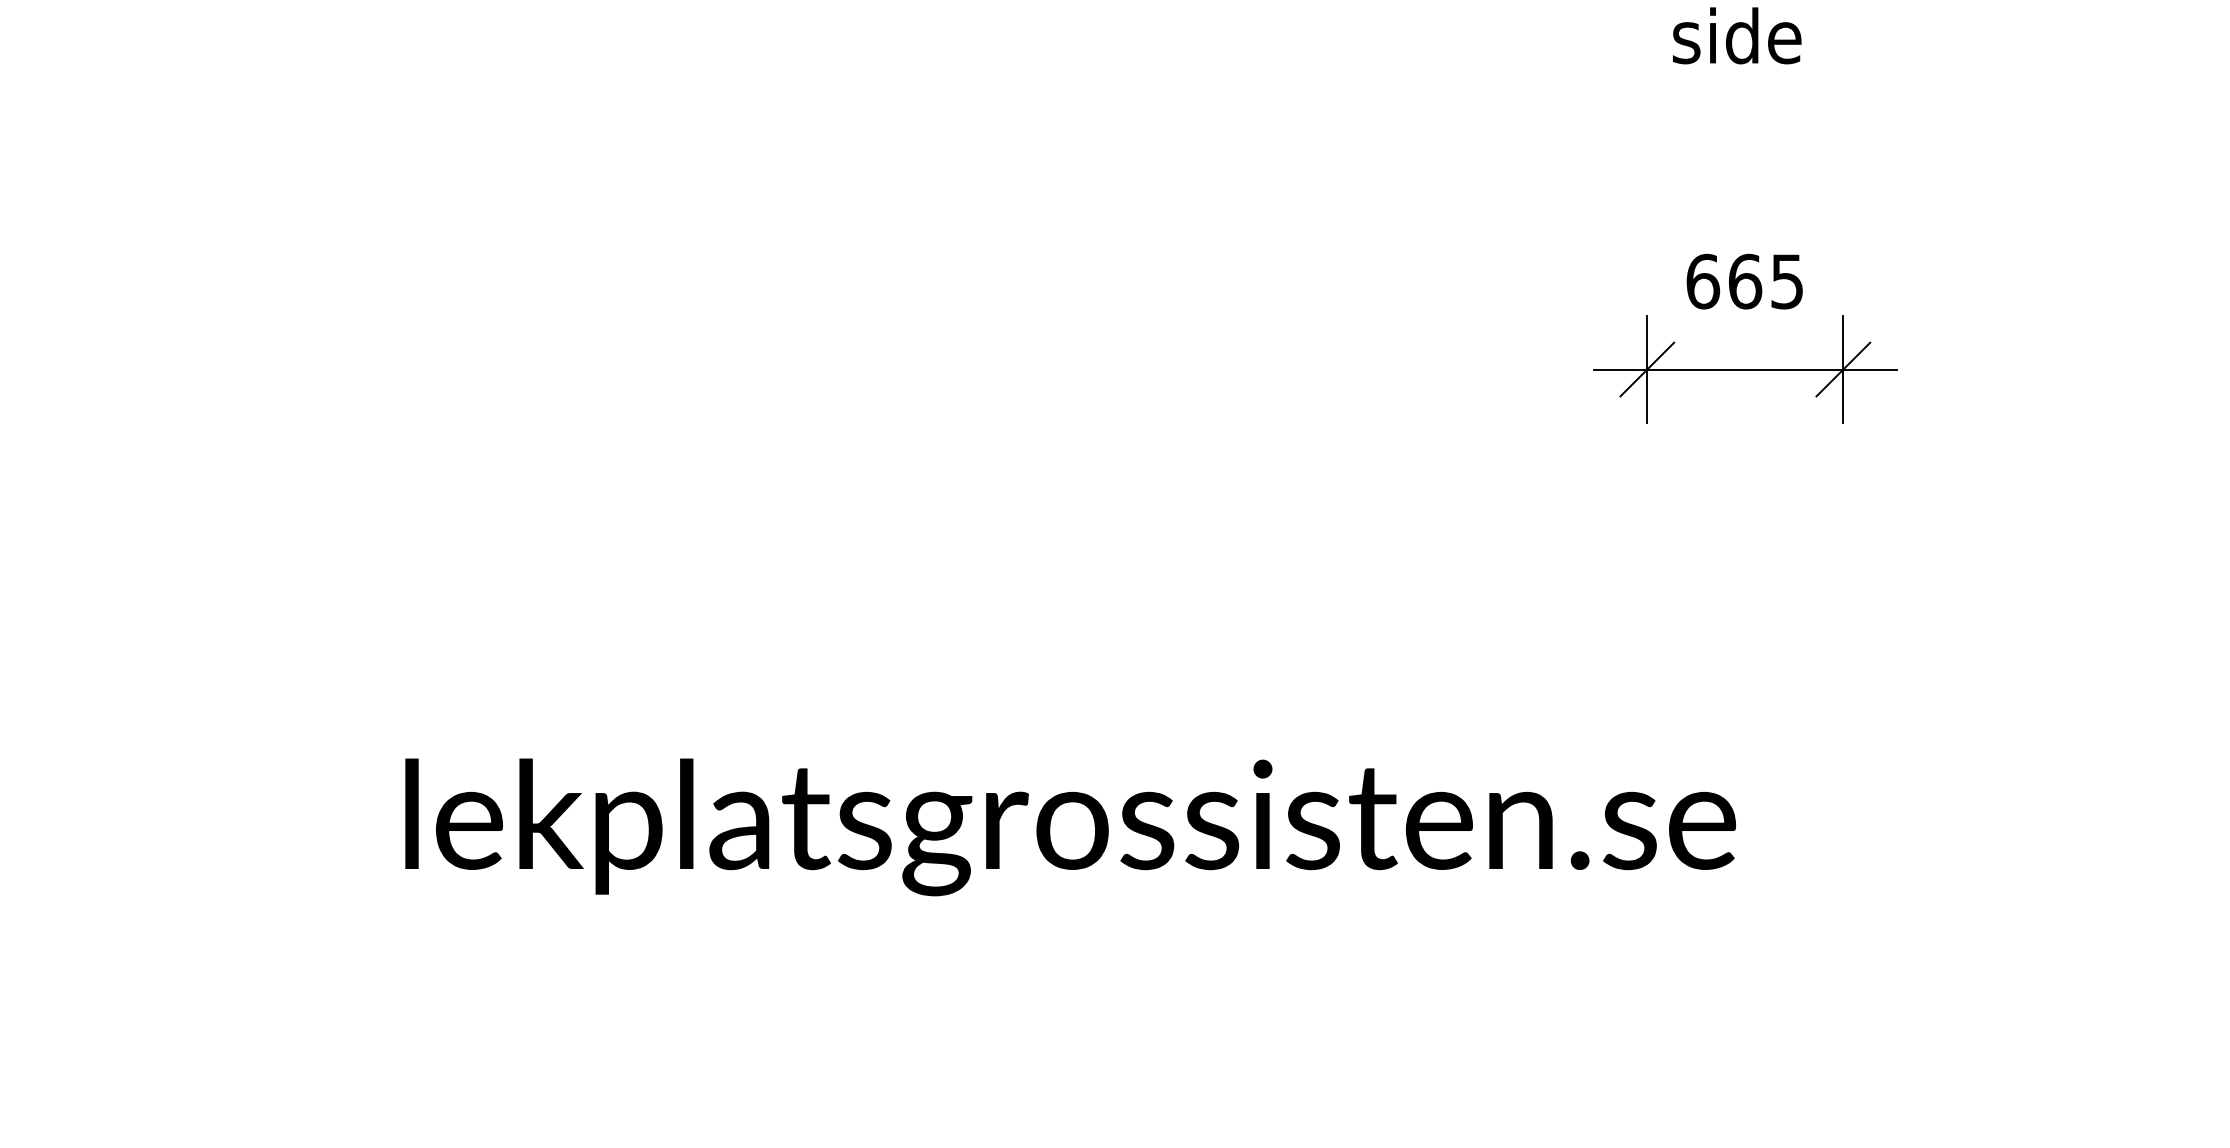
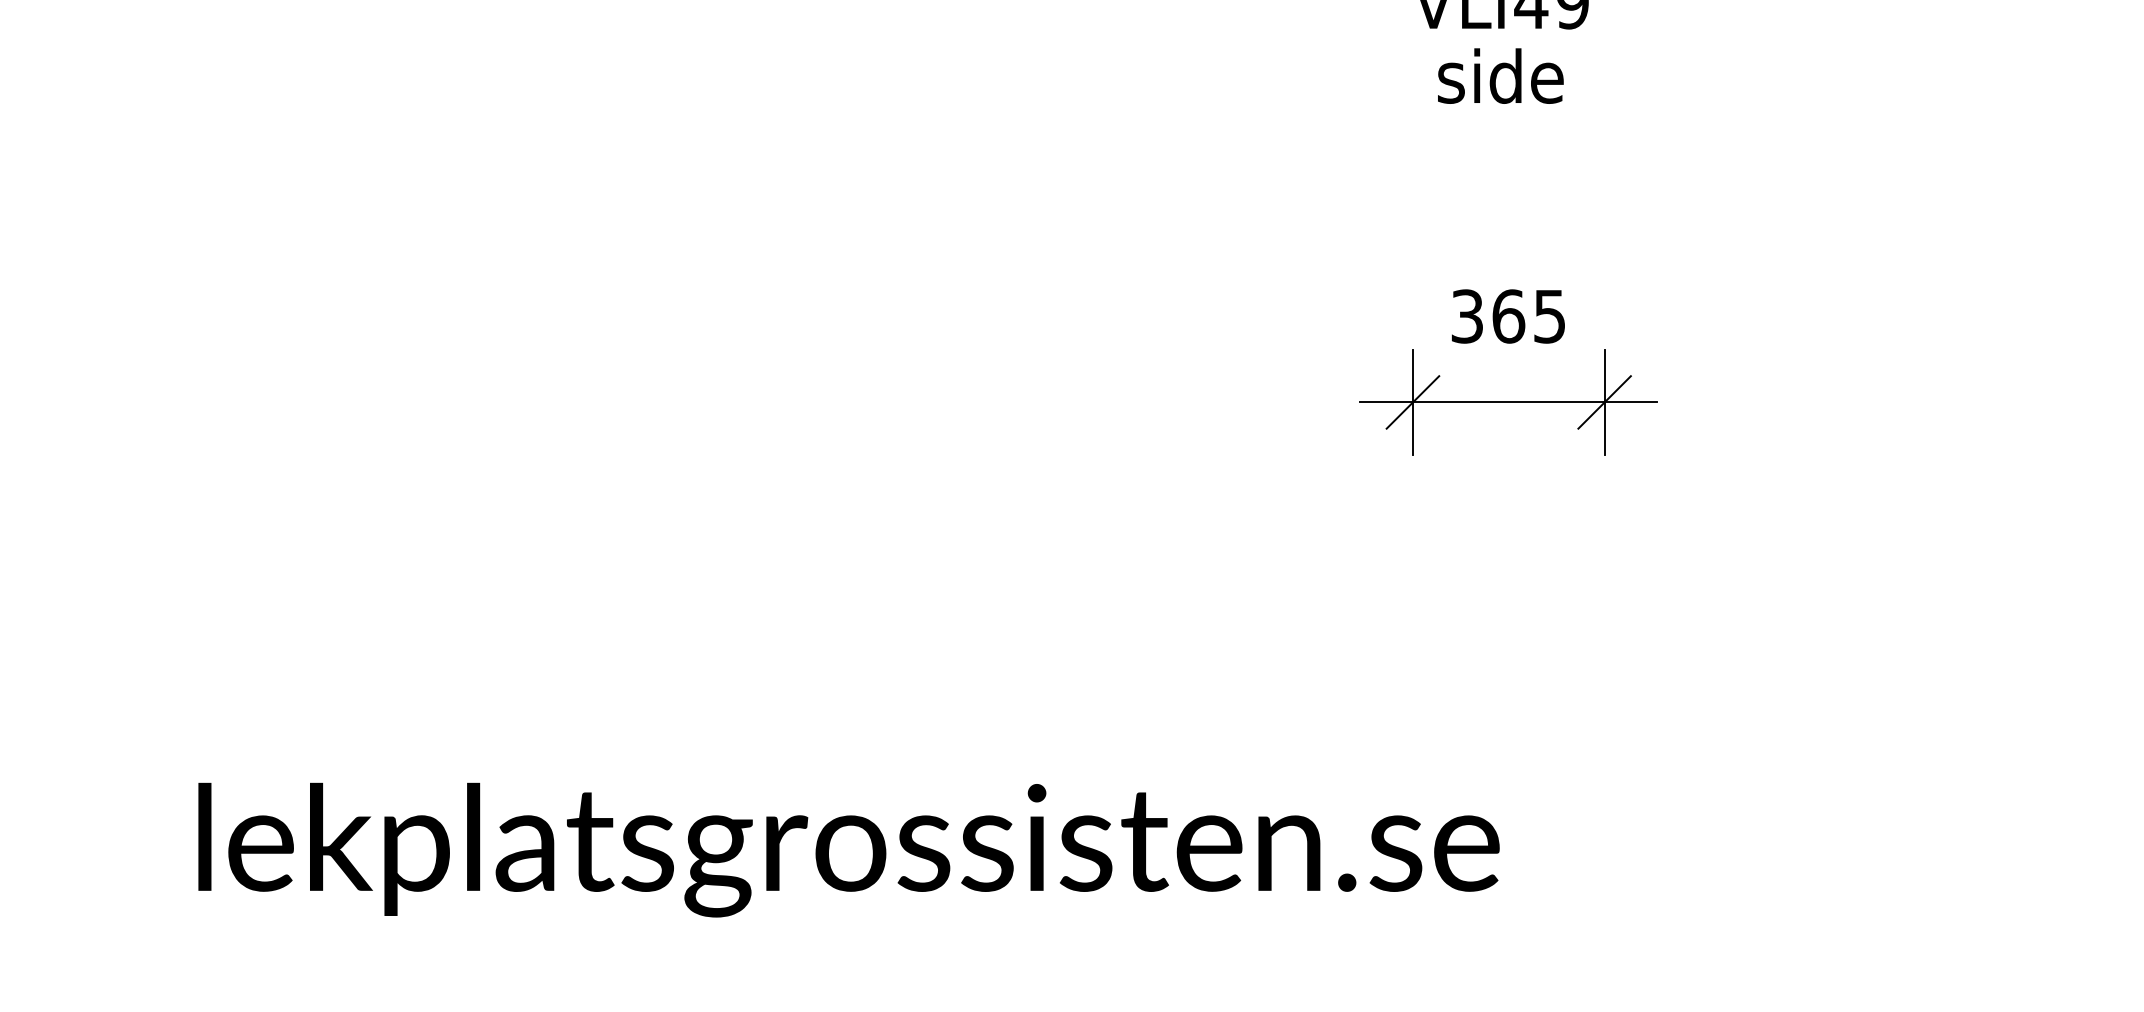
text: (1703, 281) -> (1467, 316), 665 -> 365

